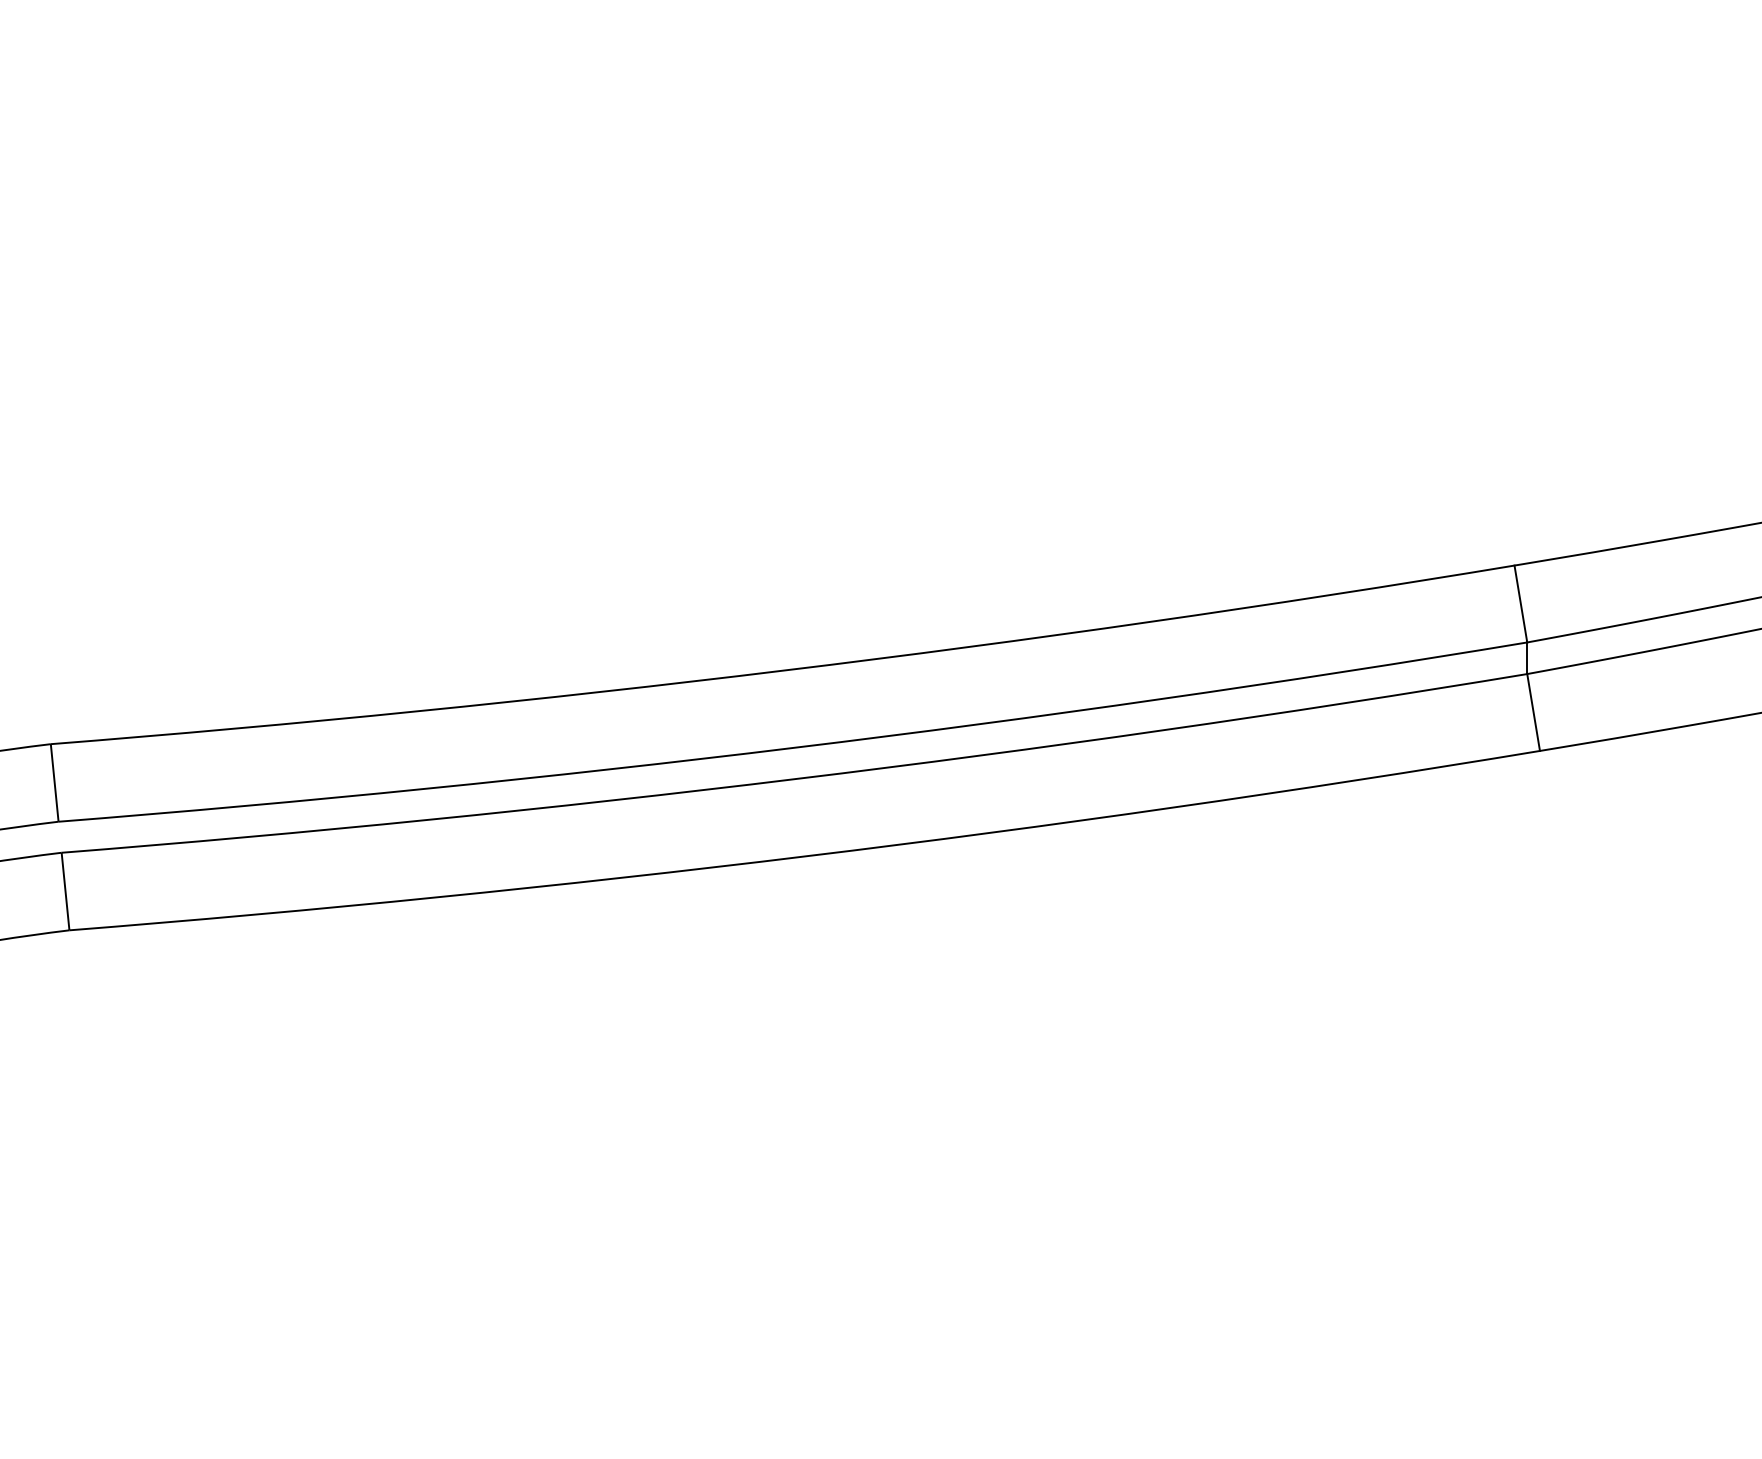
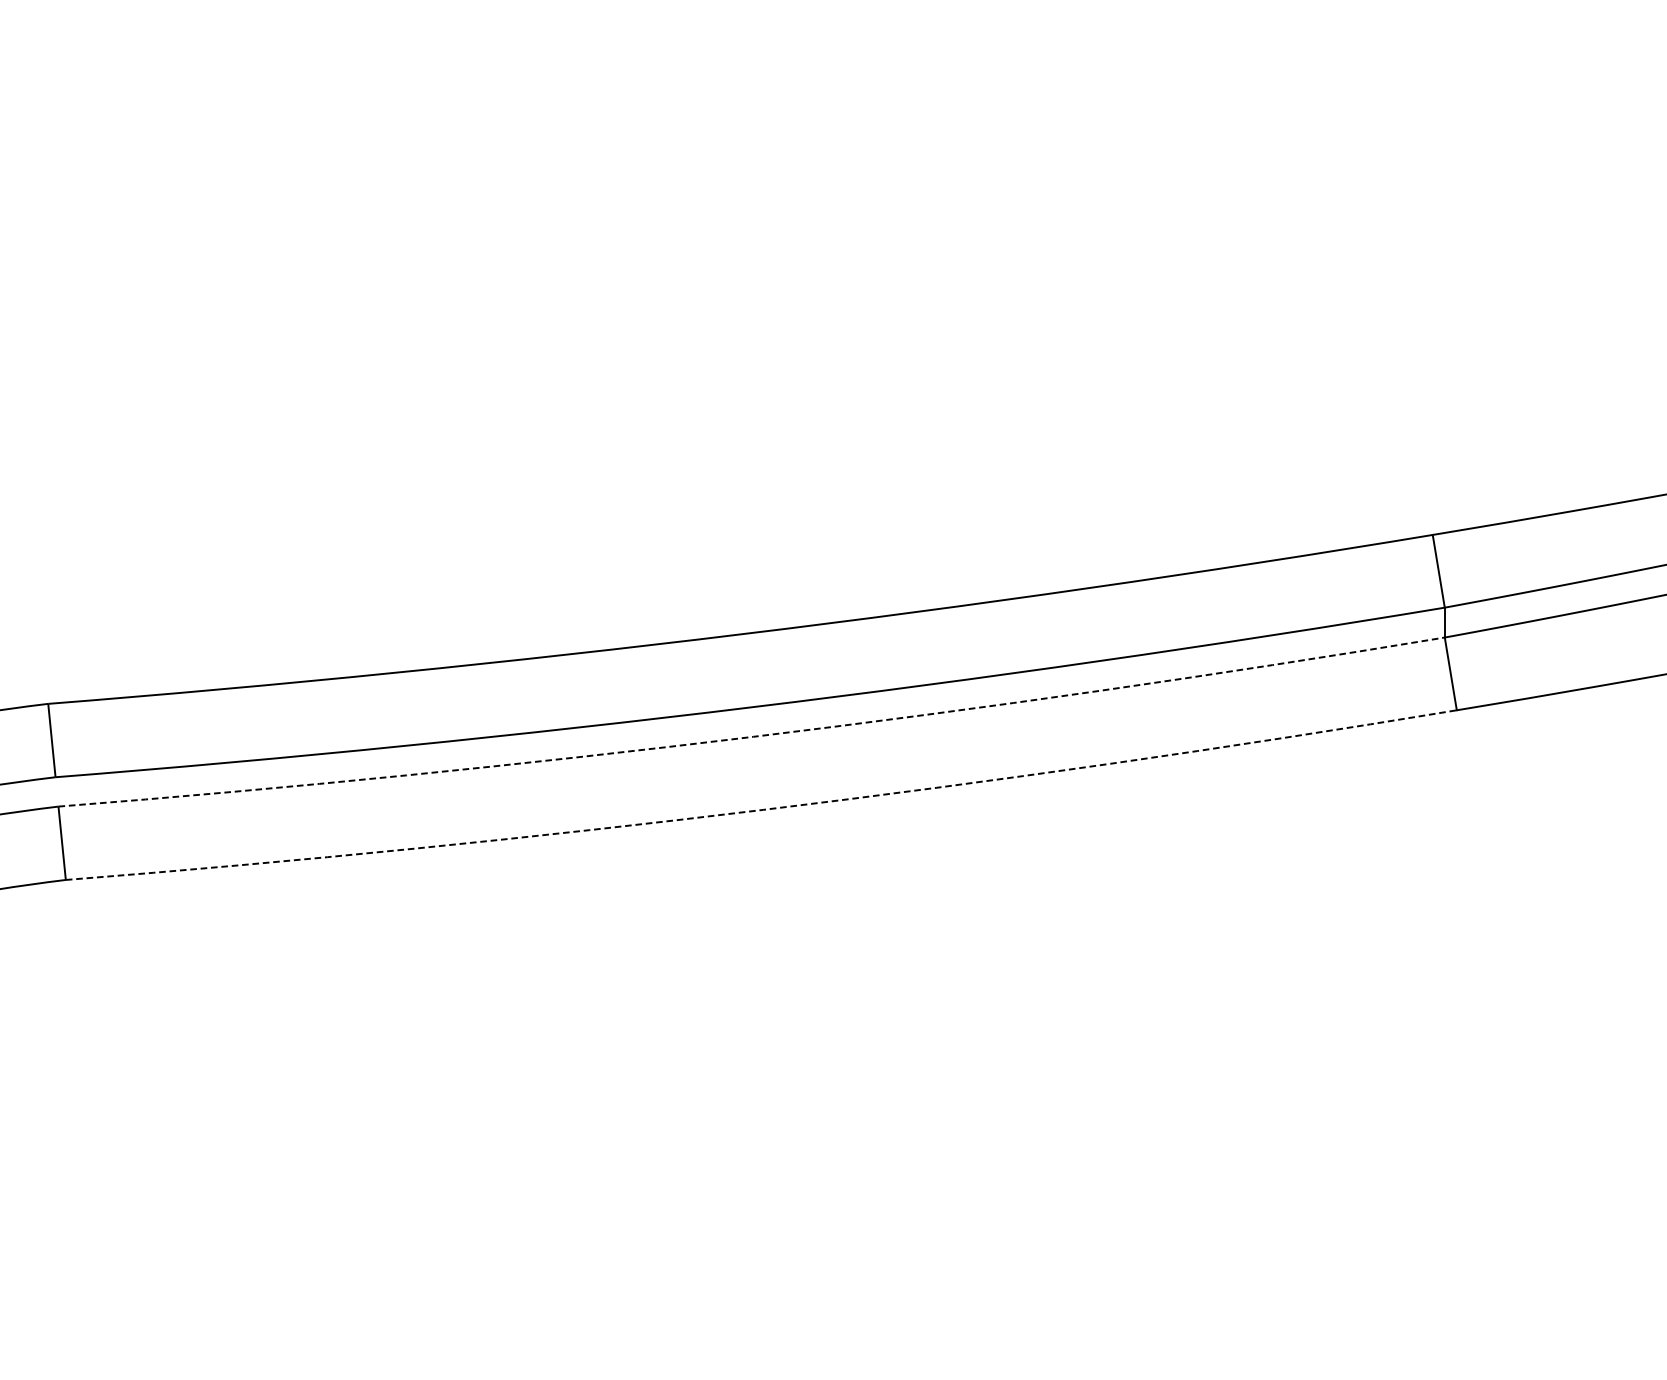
arc: (796, 779) -> (753, 737), solid -> dashed
arc: (806, 856) -> (763, 810), solid -> dashed

